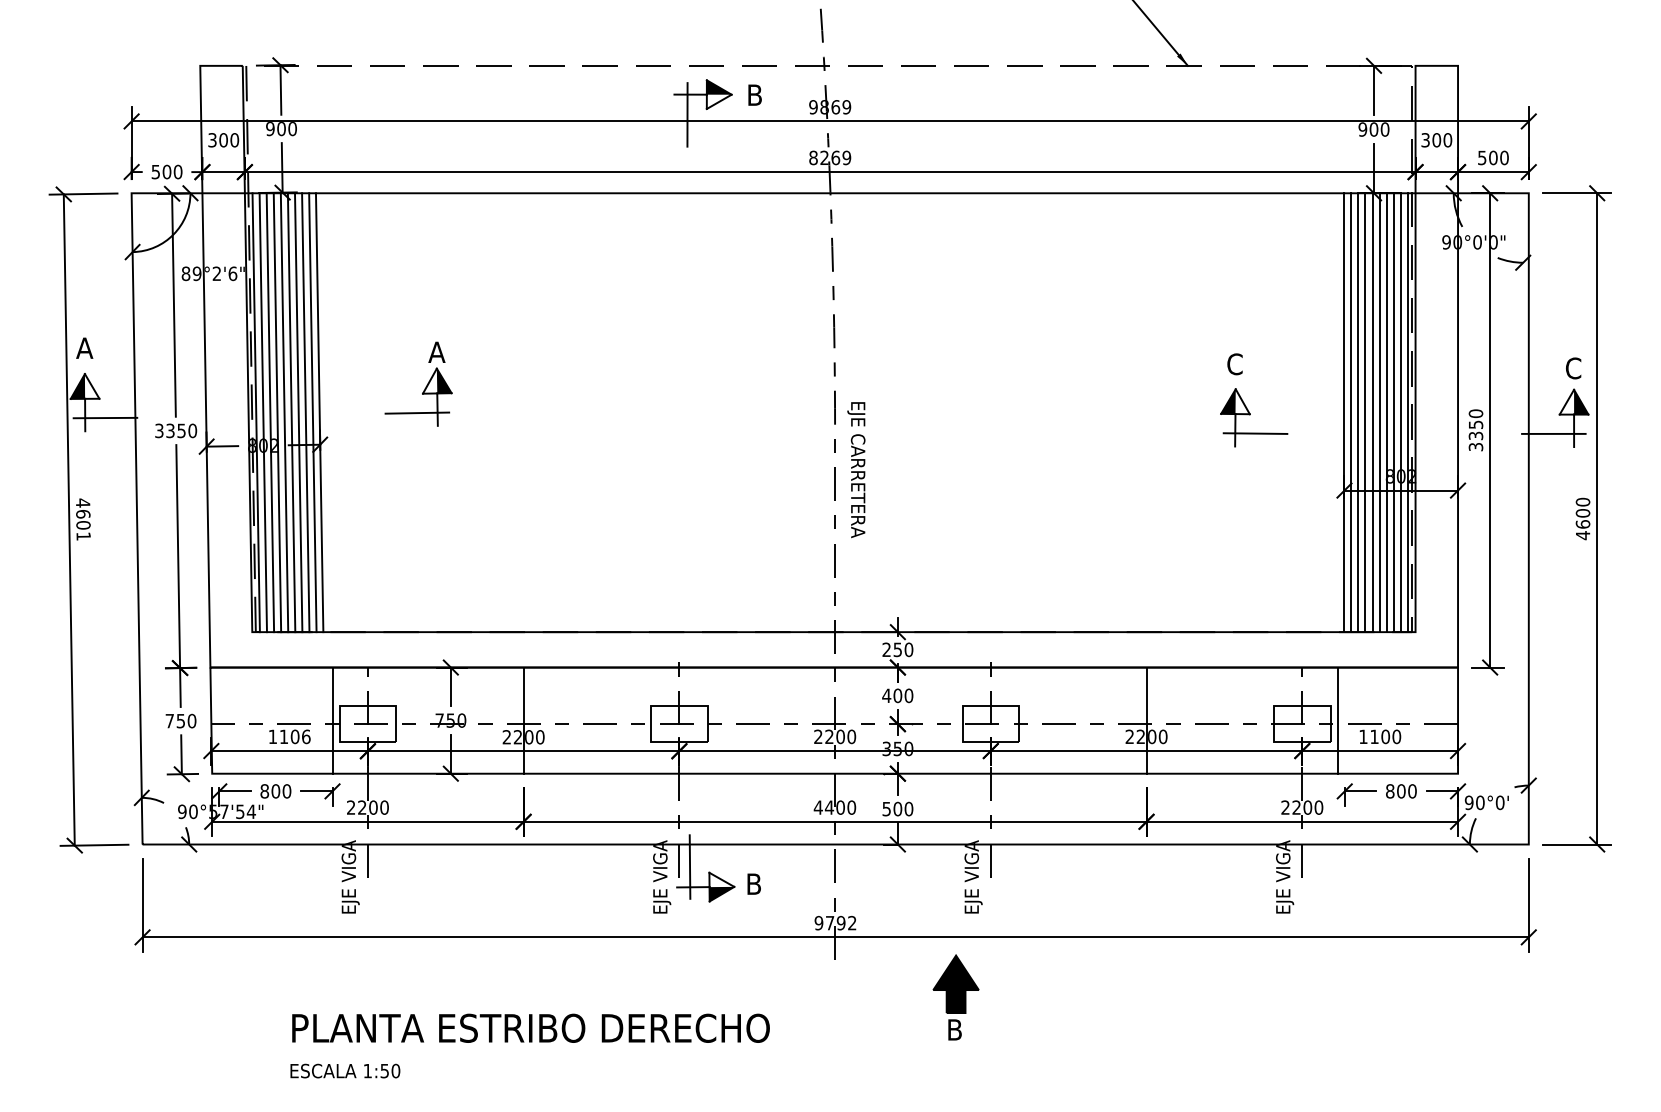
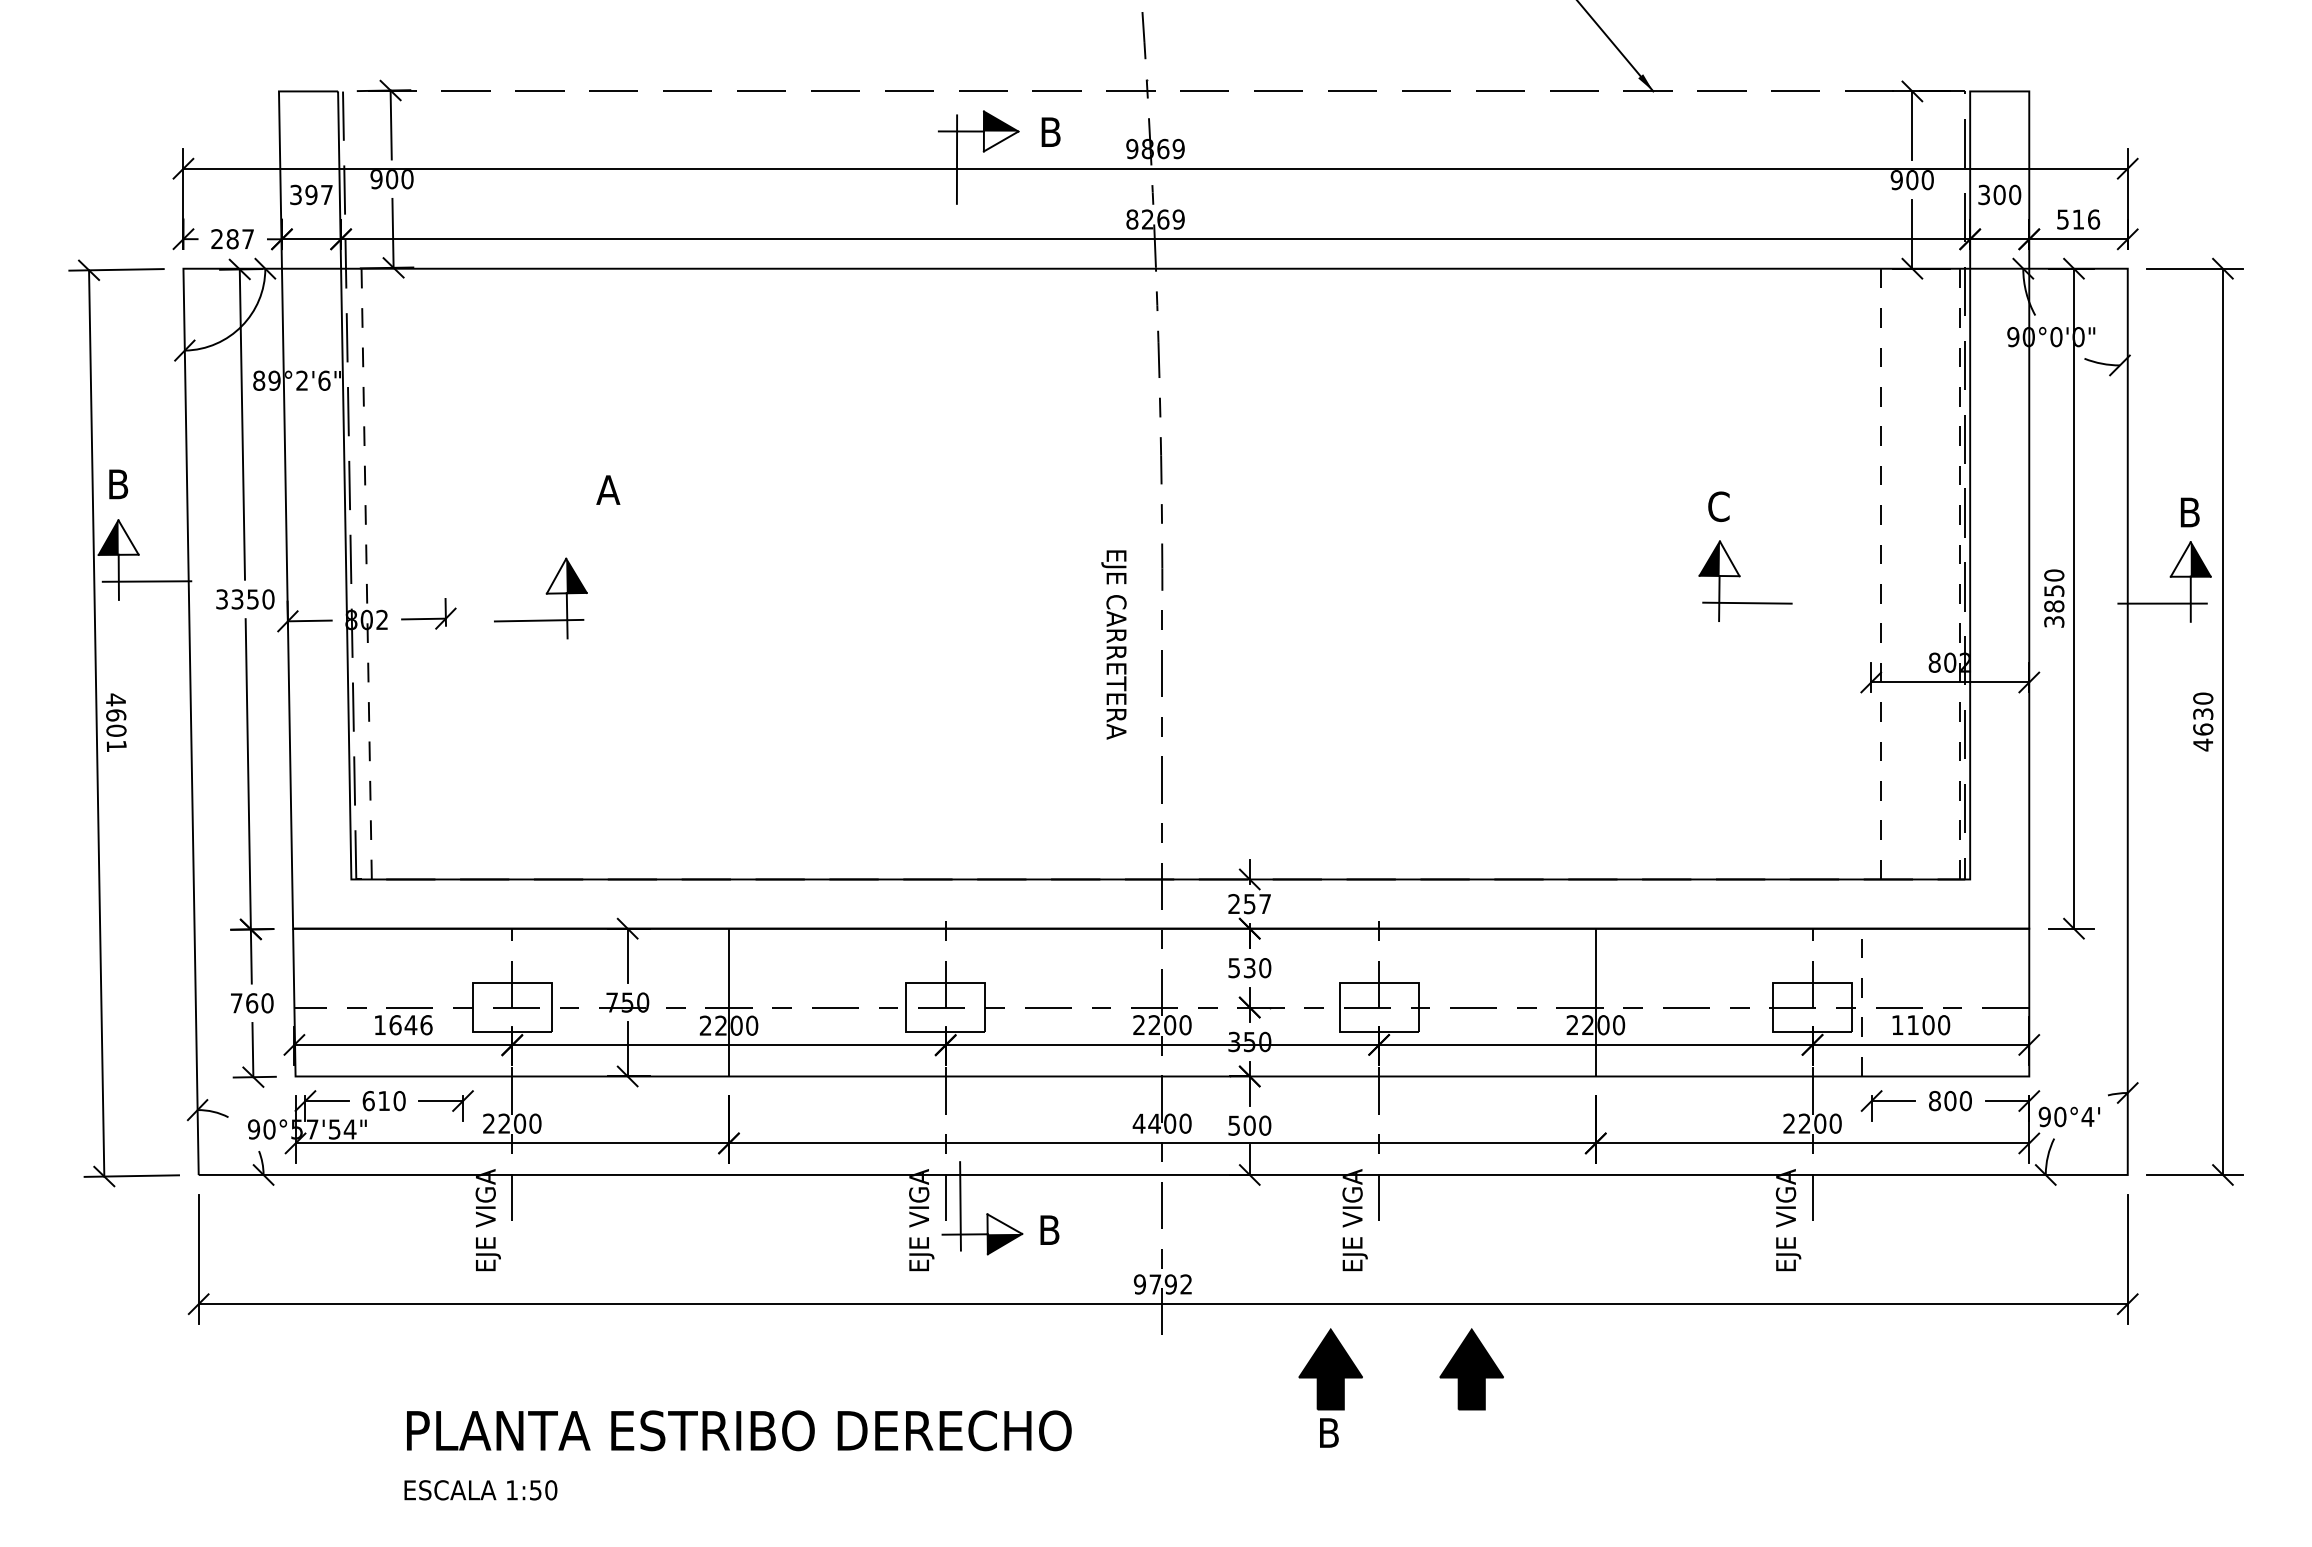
text: (229, 139) -> (319, 194), 300 -> 397
text: (1499, 157) -> (2086, 219), 500 -> 516
text: (166, 172) -> (232, 239), 500 -> 287
text: (84, 348) -> (118, 484), A -> B
text: (1573, 368) -> (2189, 512), C -> B
part: (421, 393) -> (545, 593), moved
line: (255, 412) -> (356, 573), removed
line: (263, 412) -> (366, 574), solid -> dashed
line: (270, 412) -> (376, 573), removed
line: (277, 412) -> (386, 573), removed
line: (284, 412) -> (396, 573), removed
line: (291, 412) -> (405, 573), removed
line: (298, 412) -> (415, 573), removed
line: (305, 412) -> (425, 573), removed
line: (312, 412) -> (435, 573), removed
line: (319, 412) -> (445, 573), removed
line: (1344, 412) -> (1871, 573), removed
line: (1351, 412) -> (1880, 574), solid -> dashed
line: (1358, 412) -> (1890, 573), removed
line: (1365, 412) -> (1900, 573), removed
line: (1372, 412) -> (1910, 573), removed
line: (1379, 412) -> (1920, 573), removed
line: (1386, 412) -> (1929, 573), removed
line: (1393, 412) -> (1939, 573), removed
line: (1400, 412) -> (1949, 573), removed
line: (1407, 412) -> (1959, 574), solid -> dashed
text: (1476, 435) -> (2054, 606), 3350 -> 3850
text: (856, 469) -> (1113, 644), moved
text: (1583, 513) -> (2203, 714), 4600 -> 4630
text: (909, 650) -> (1265, 904), 250 -> 257
text: (891, 696) -> (1241, 968), 400 -> 530
line: (332, 720) -> (463, 1002), removed
line: (1337, 720) -> (1861, 1002), solid -> dashed
text: (181, 721) -> (252, 1003), 750 -> 760
text: (289, 737) -> (403, 1025), 1106 -> 1646
text: (270, 790) -> (376, 1100), 800 -> 610
text: (1499, 802) -> (2087, 1116), 90°0' -> 90°4'
part: (1057, 984) -> (1471, 1369), added

